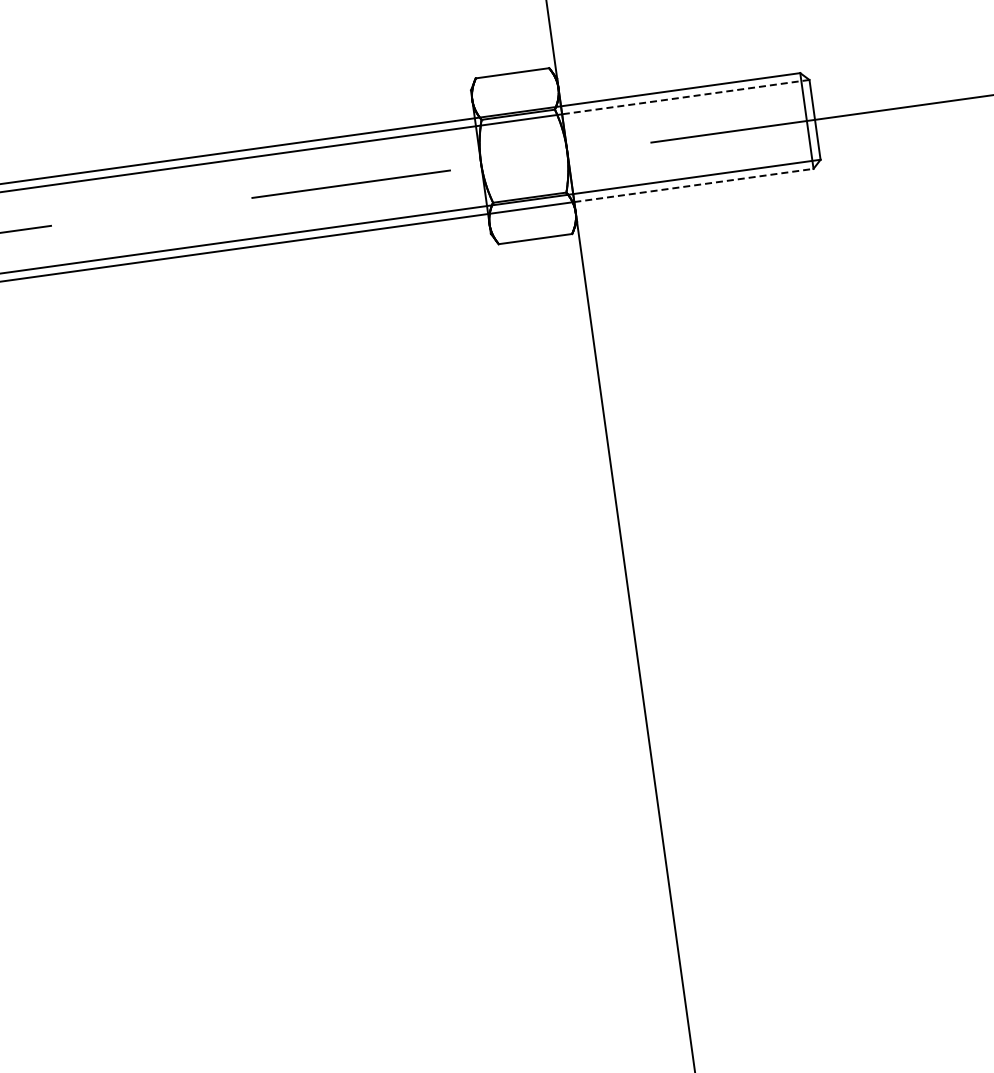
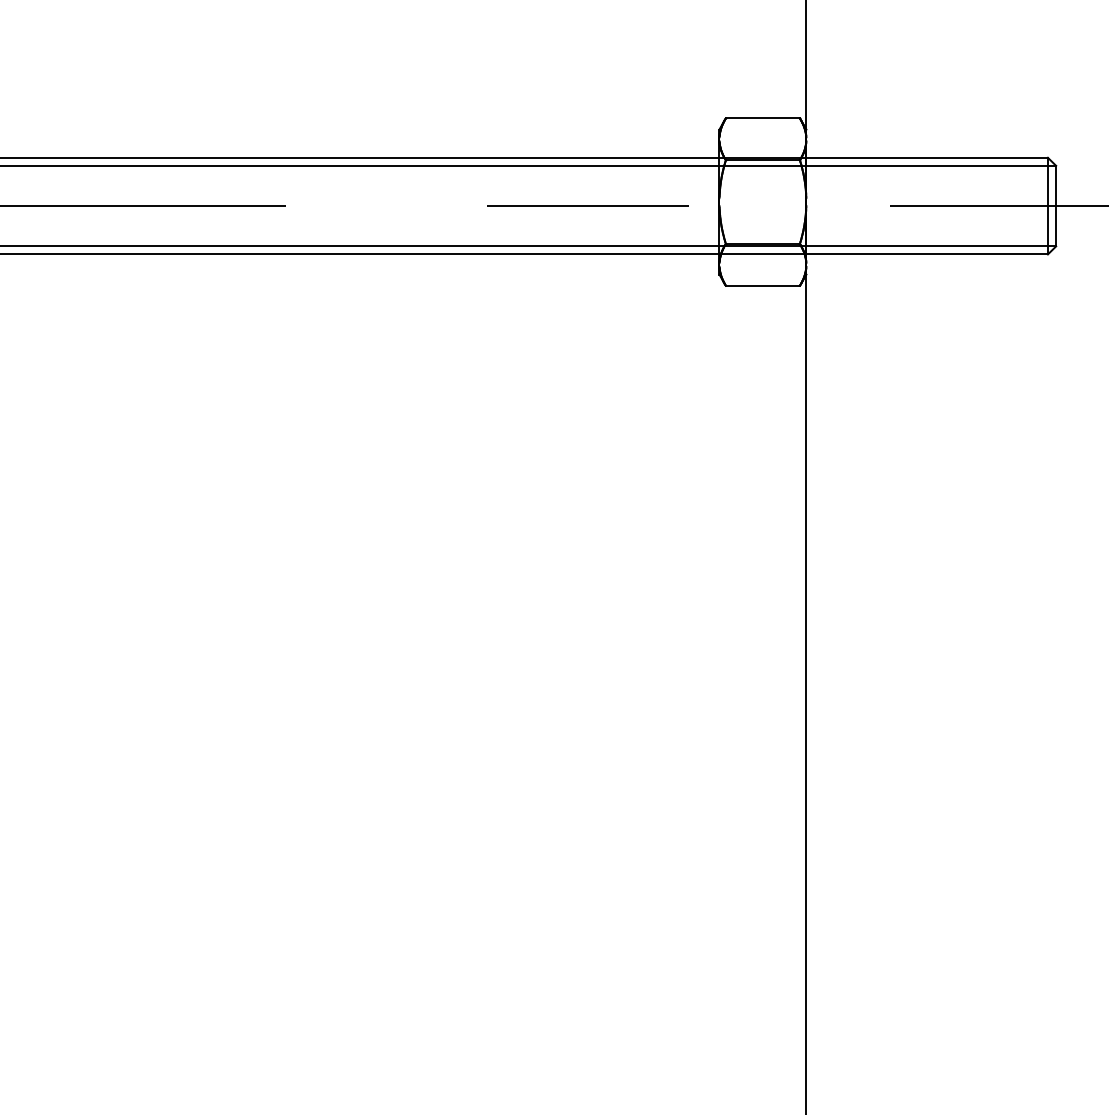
line: (685, 96) -> (931, 165), dashed -> solid
line: (694, 185) -> (927, 254), dashed -> solid

